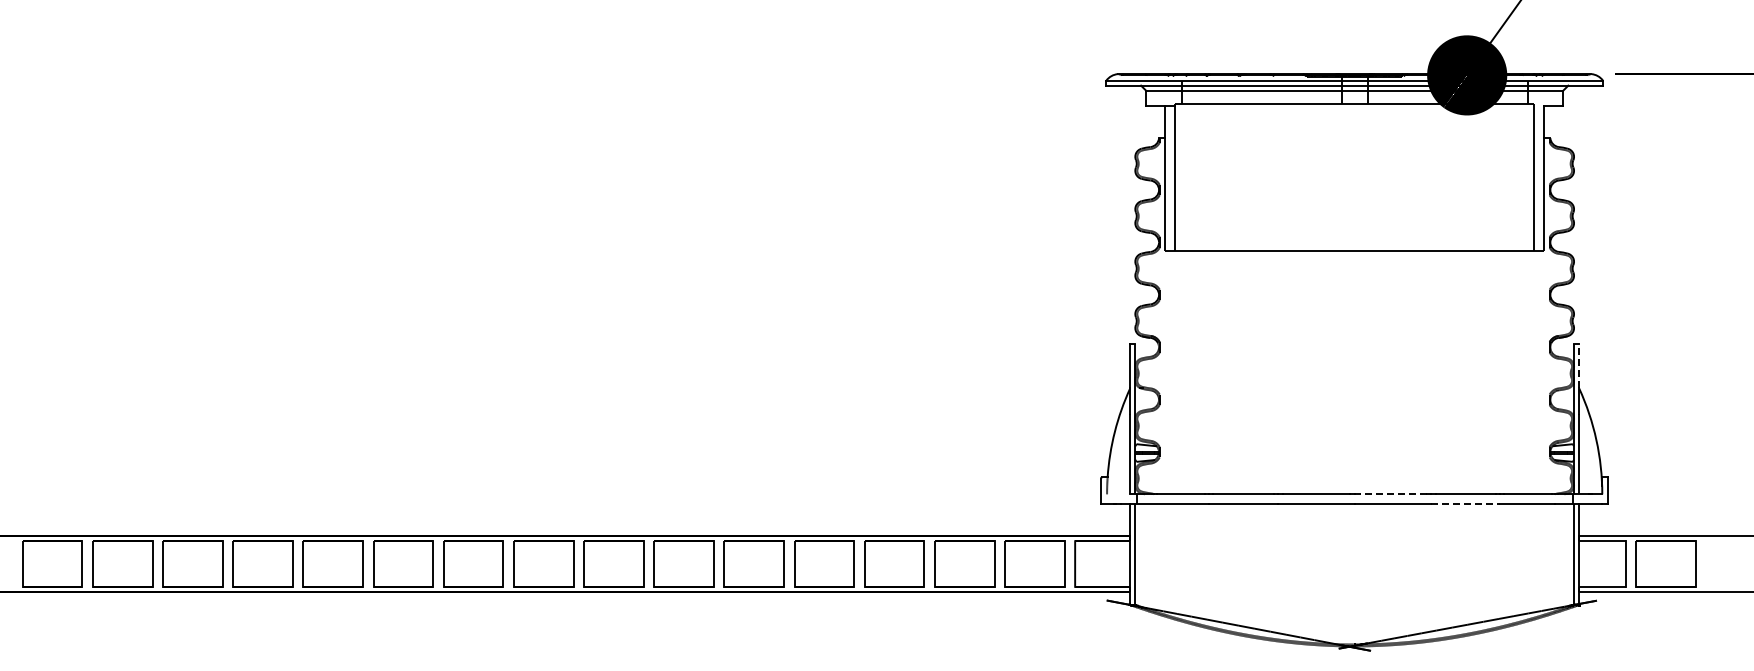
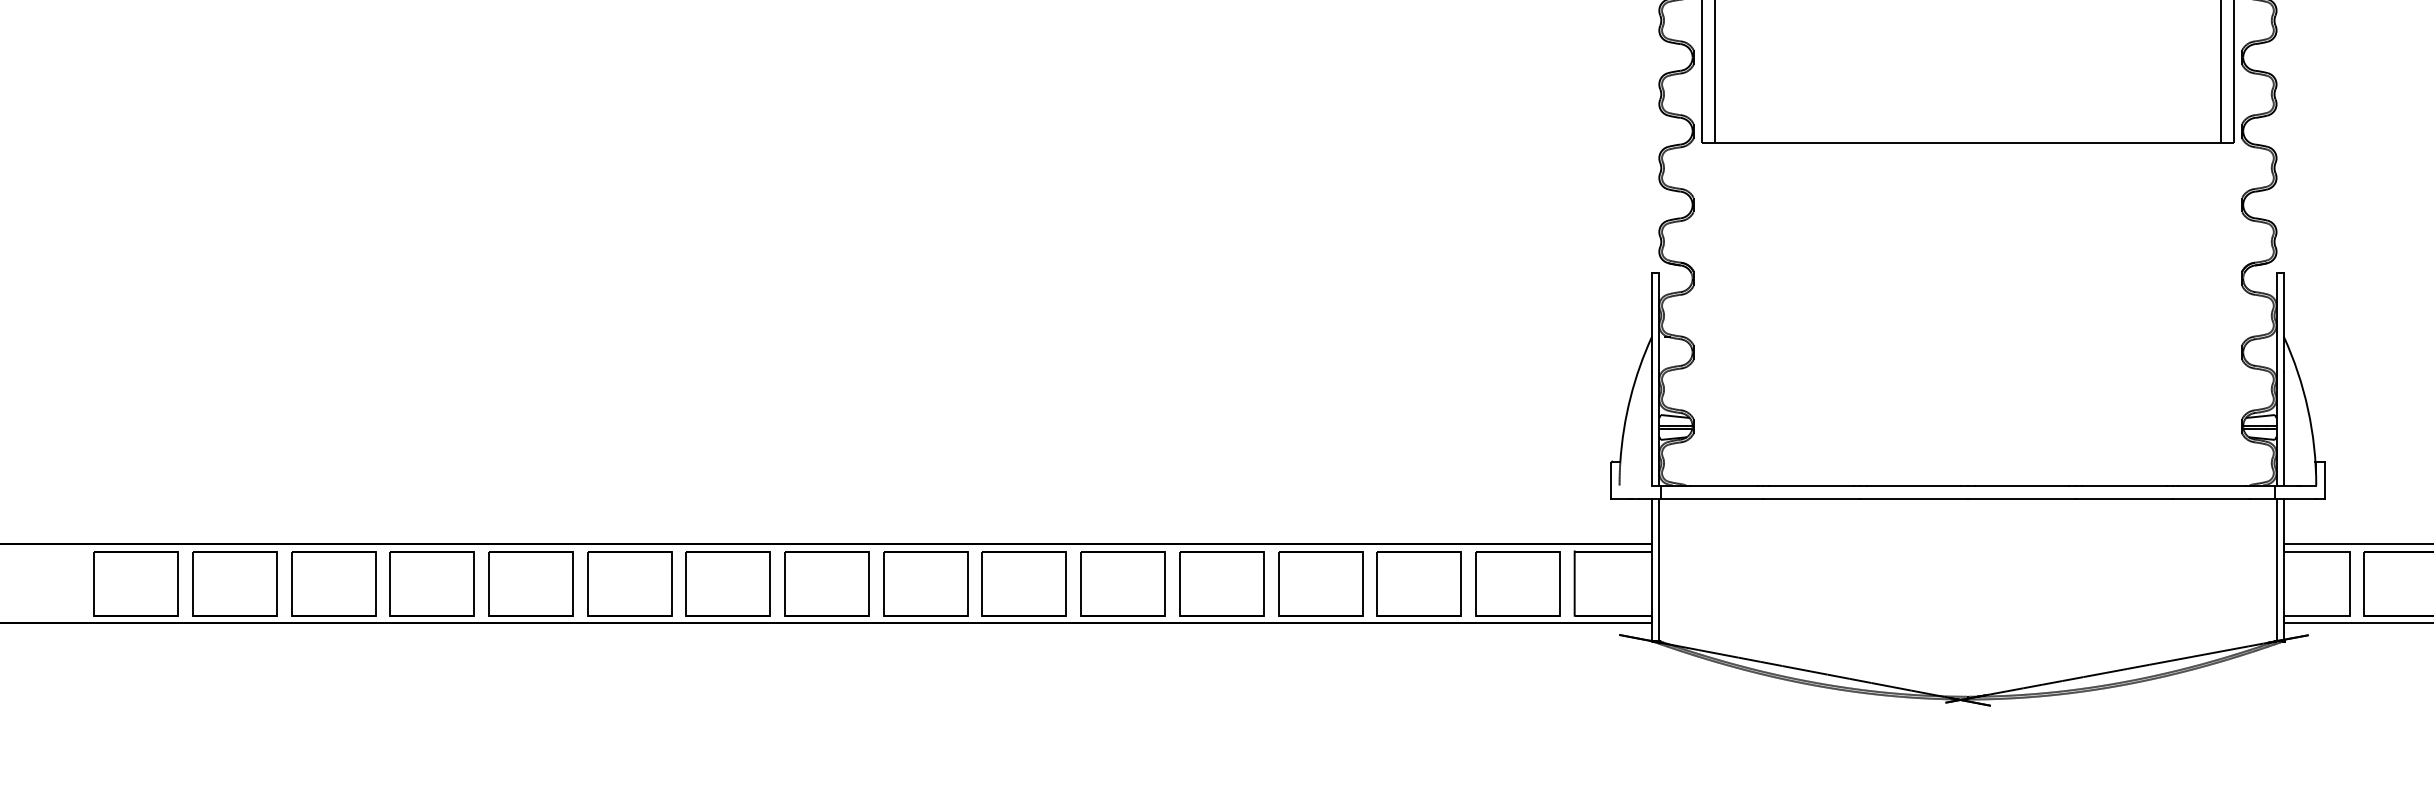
line: (1579, 365) -> (2284, 304), dashed -> solid
line: (1393, 494) -> (2022, 485), dashed -> solid
line: (1465, 503) -> (2123, 498), dashed -> solid

